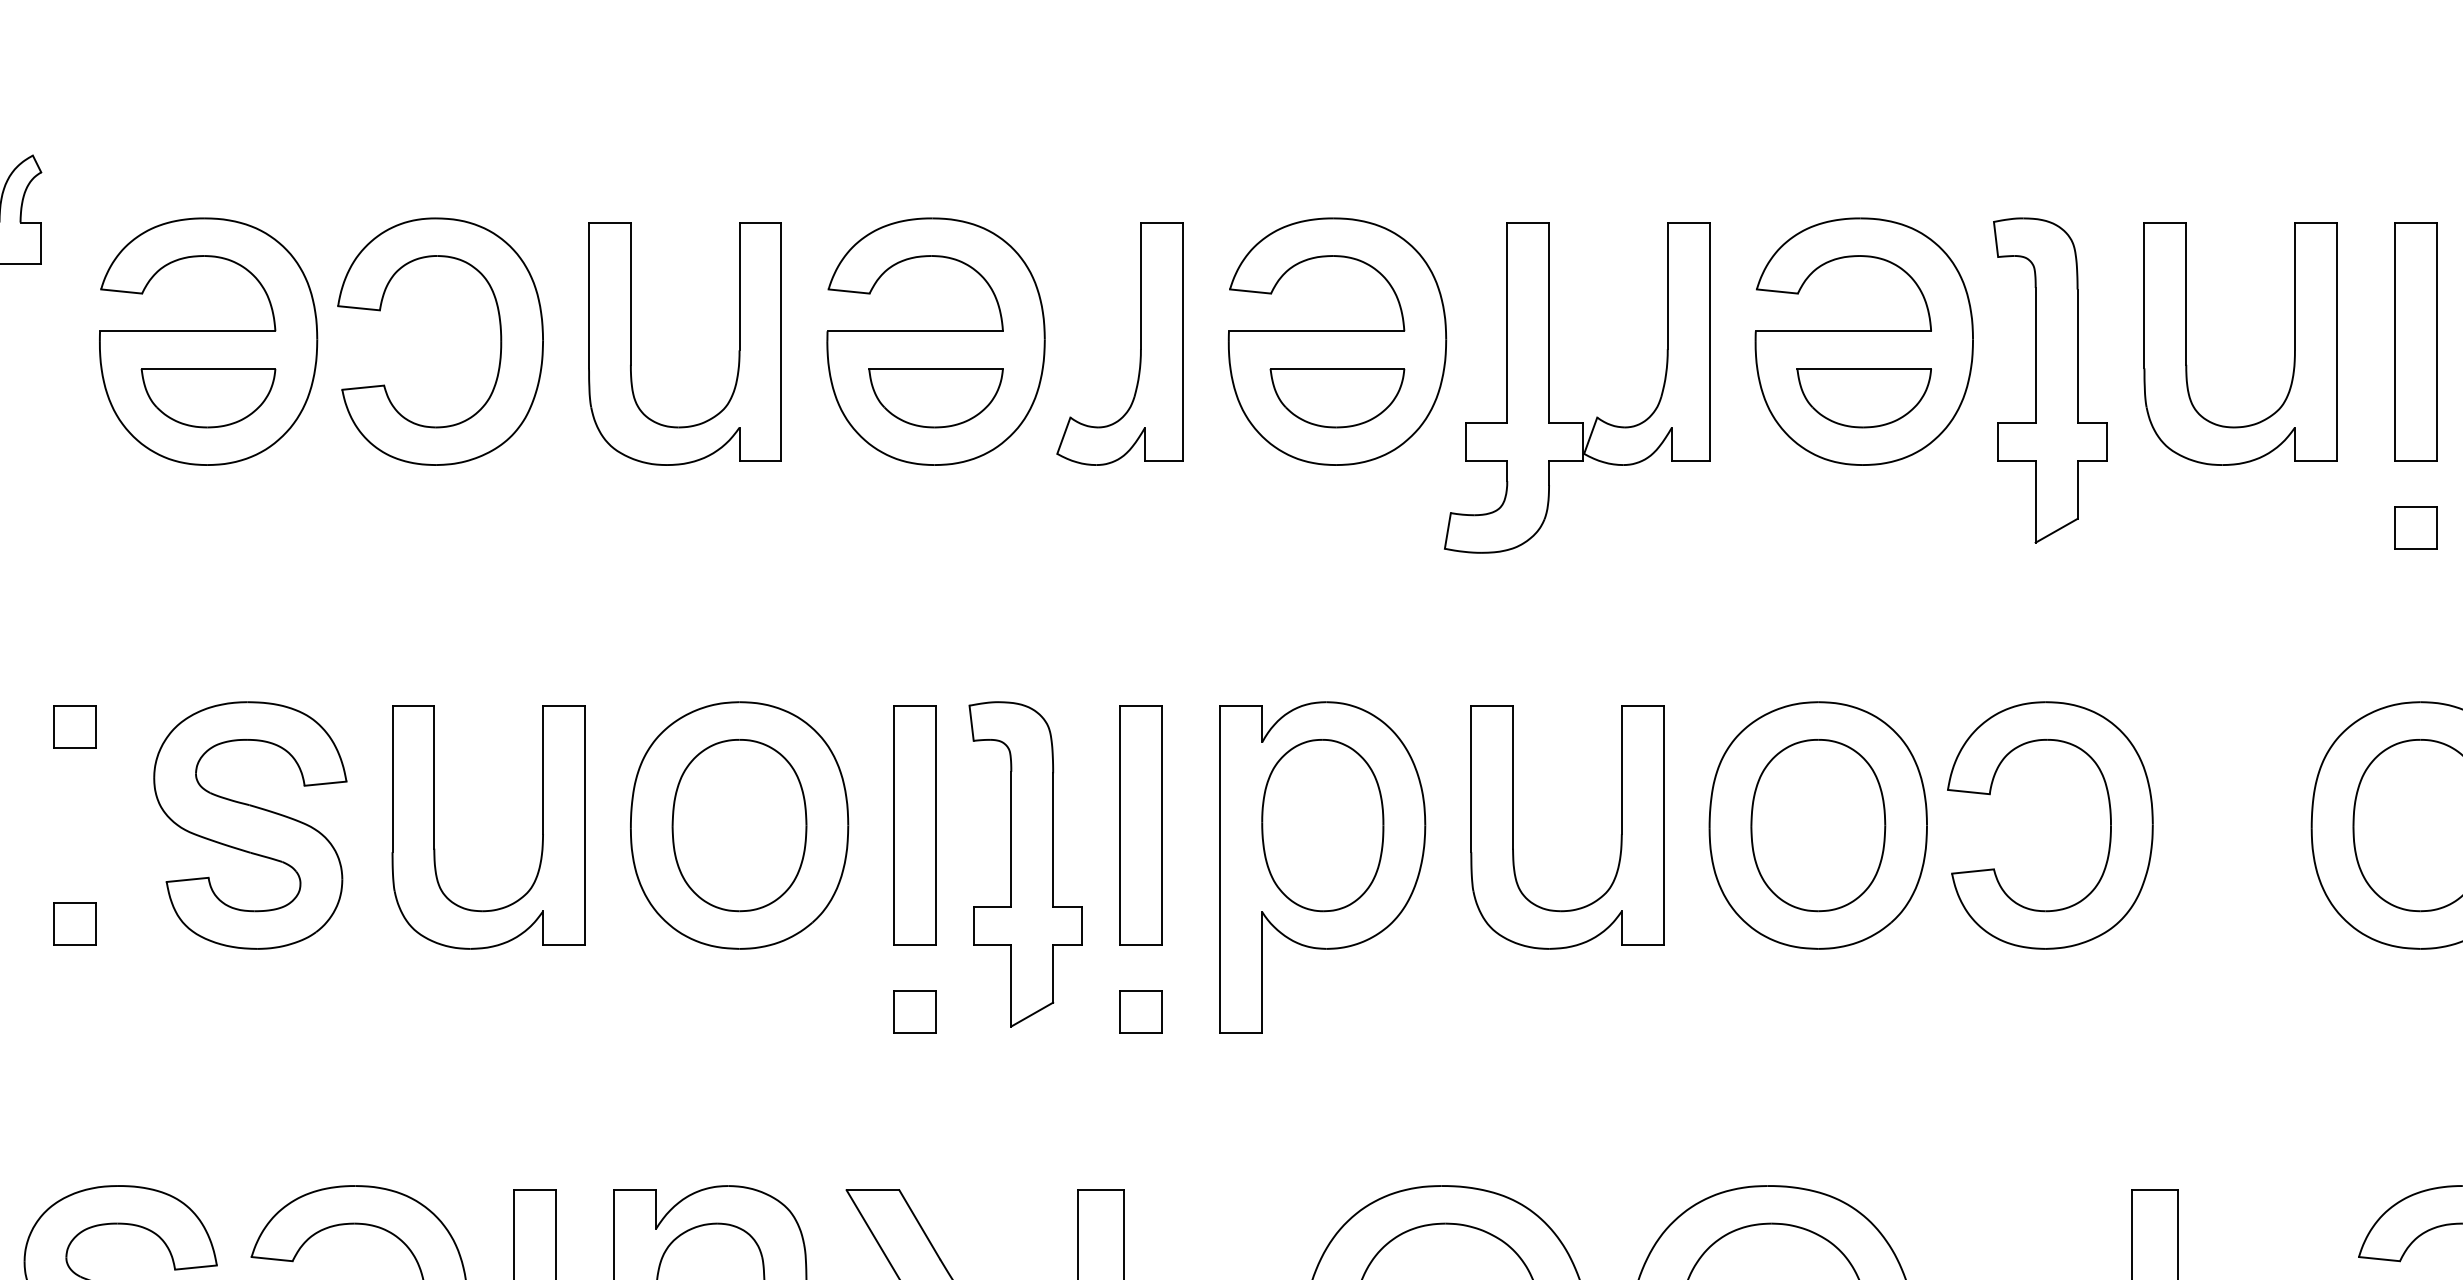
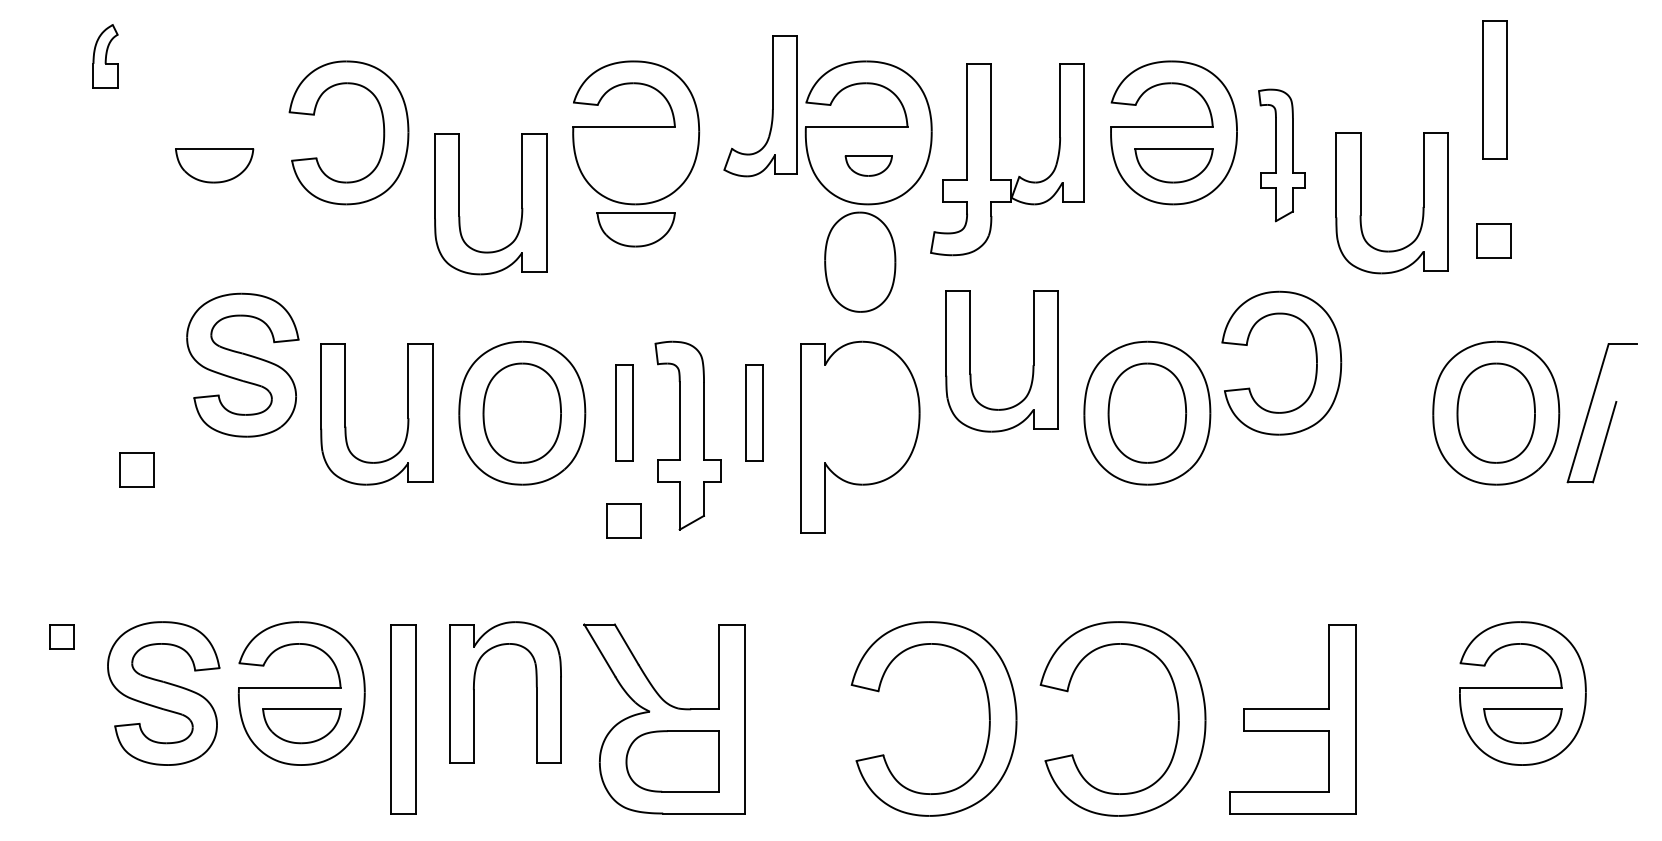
part: (208, 341) -> (214, 132), removed
part: (2415, 341) -> (1494, 89), moved
part: (631, 344) -> (459, 204), moved
part: (1140, 344) -> (772, 106), moved
part: (2187, 344) -> (1361, 203), moved
part: (2049, 380) -> (1281, 155), size x0.7
part: (934, 397) -> (635, 229), moved
part: (1337, 397) -> (868, 165), size x0.6
part: (2415, 527) -> (1493, 240), size x1.4
part: (73, 725) -> (136, 355), removed
part: (2108, 813) -> (1315, 356), moved
part: (249, 824) -> (242, 364), moved
part: (914, 824) -> (623, 412), size x0.7
part: (1140, 824) -> (754, 412), size x0.7
part: (1323, 824) -> (860, 261), moved
part: (1513, 827) -> (970, 361), moved
part: (73, 922) -> (136, 469), size x1.4
part: (914, 1010) -> (623, 520), size x1.4
part: (1140, 1010) -> (754, 520), removed

